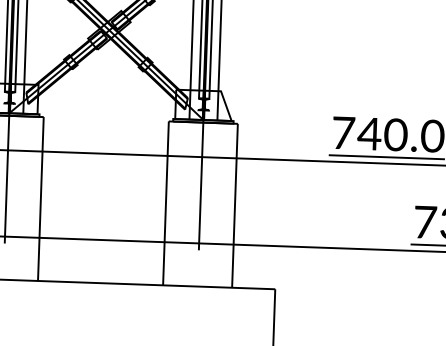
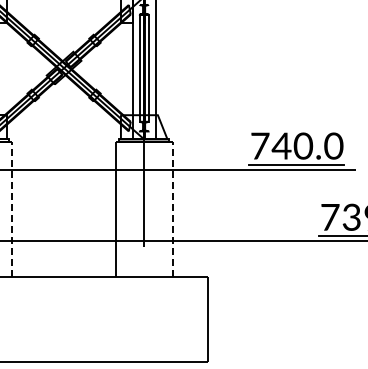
line: (40, 199) -> (12, 209), solid -> dashed
line: (234, 206) -> (172, 209), solid -> dashed

